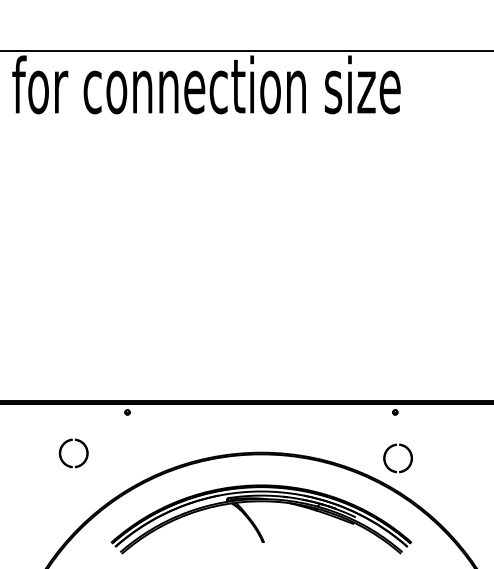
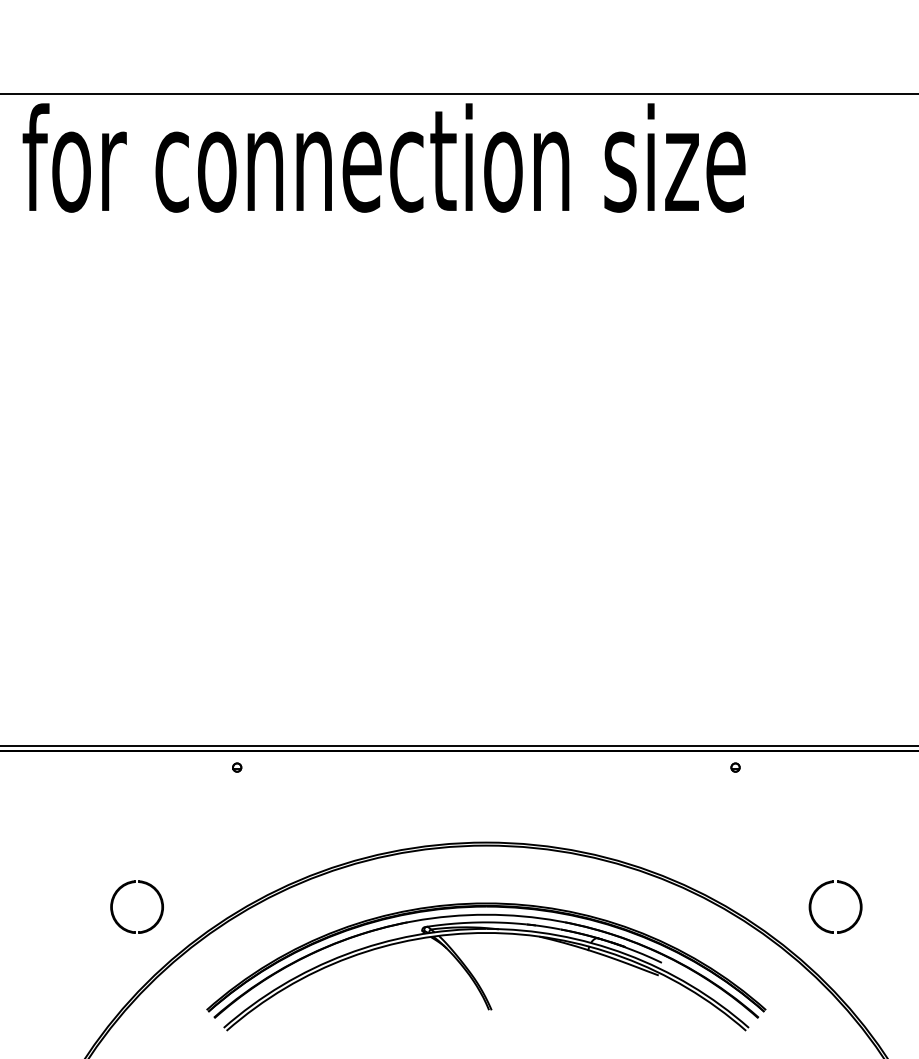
part: (61, 453) -> (114, 907), moved
part: (387, 464) -> (815, 918), moved

